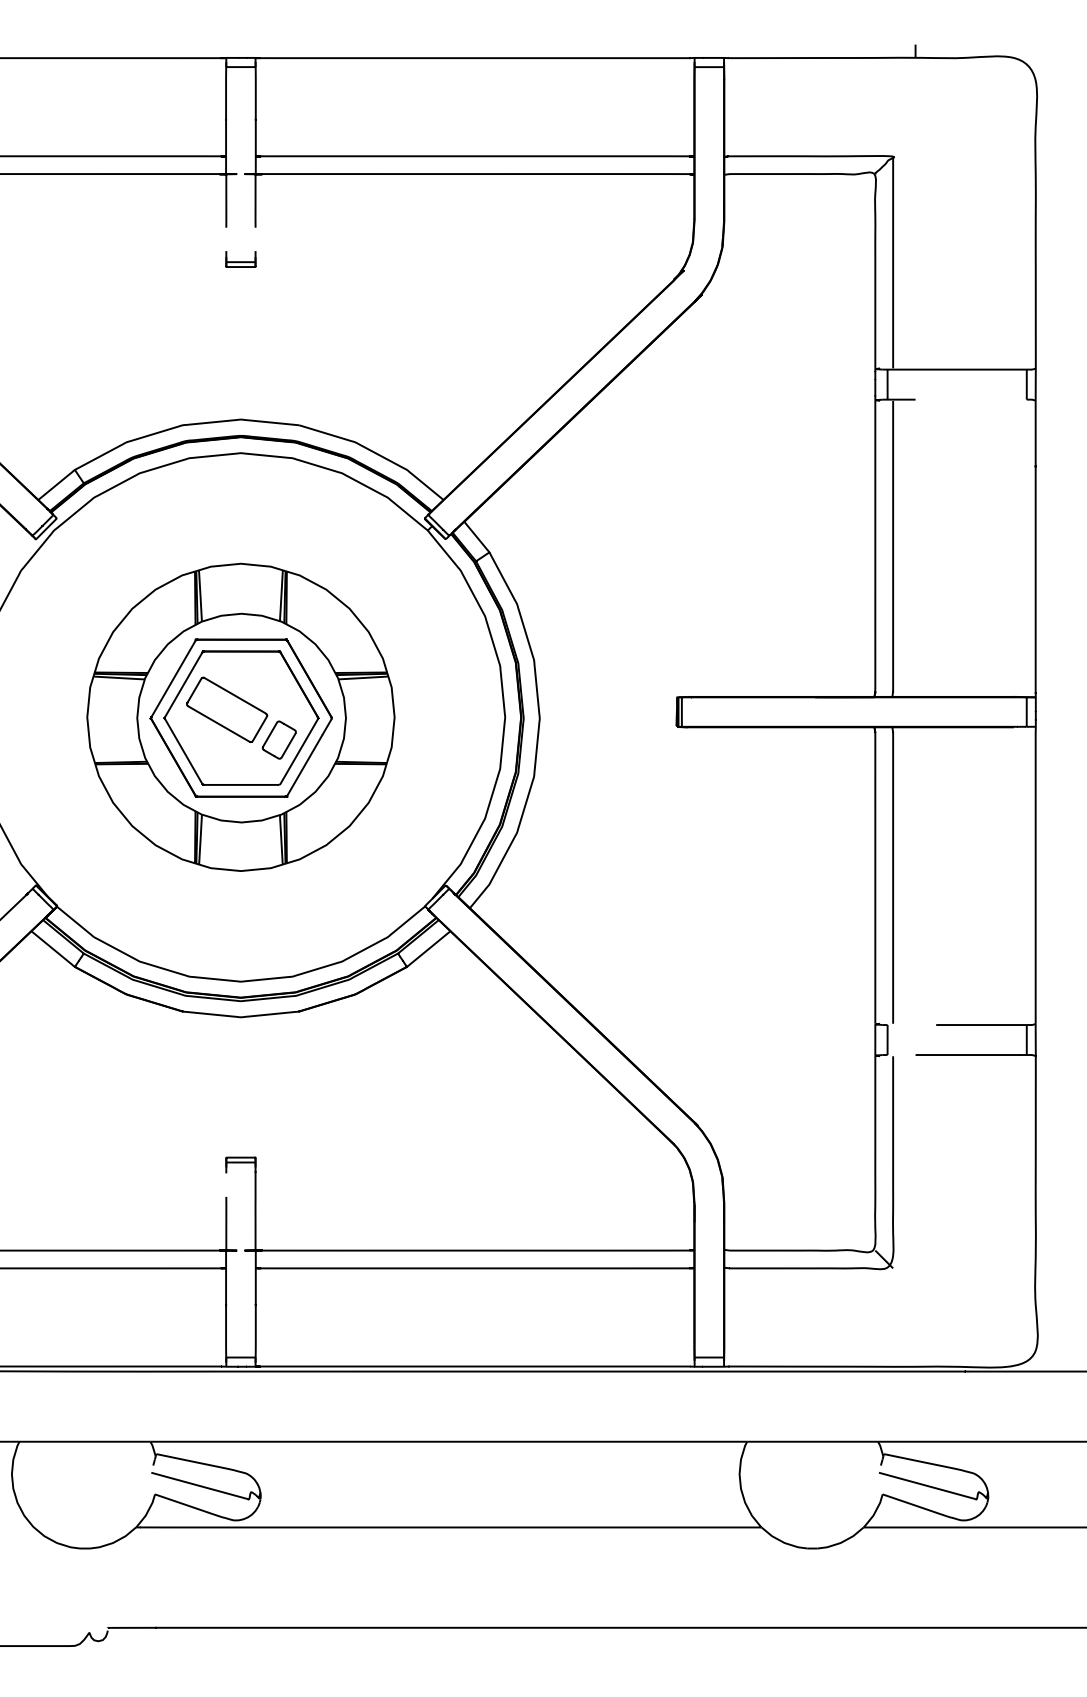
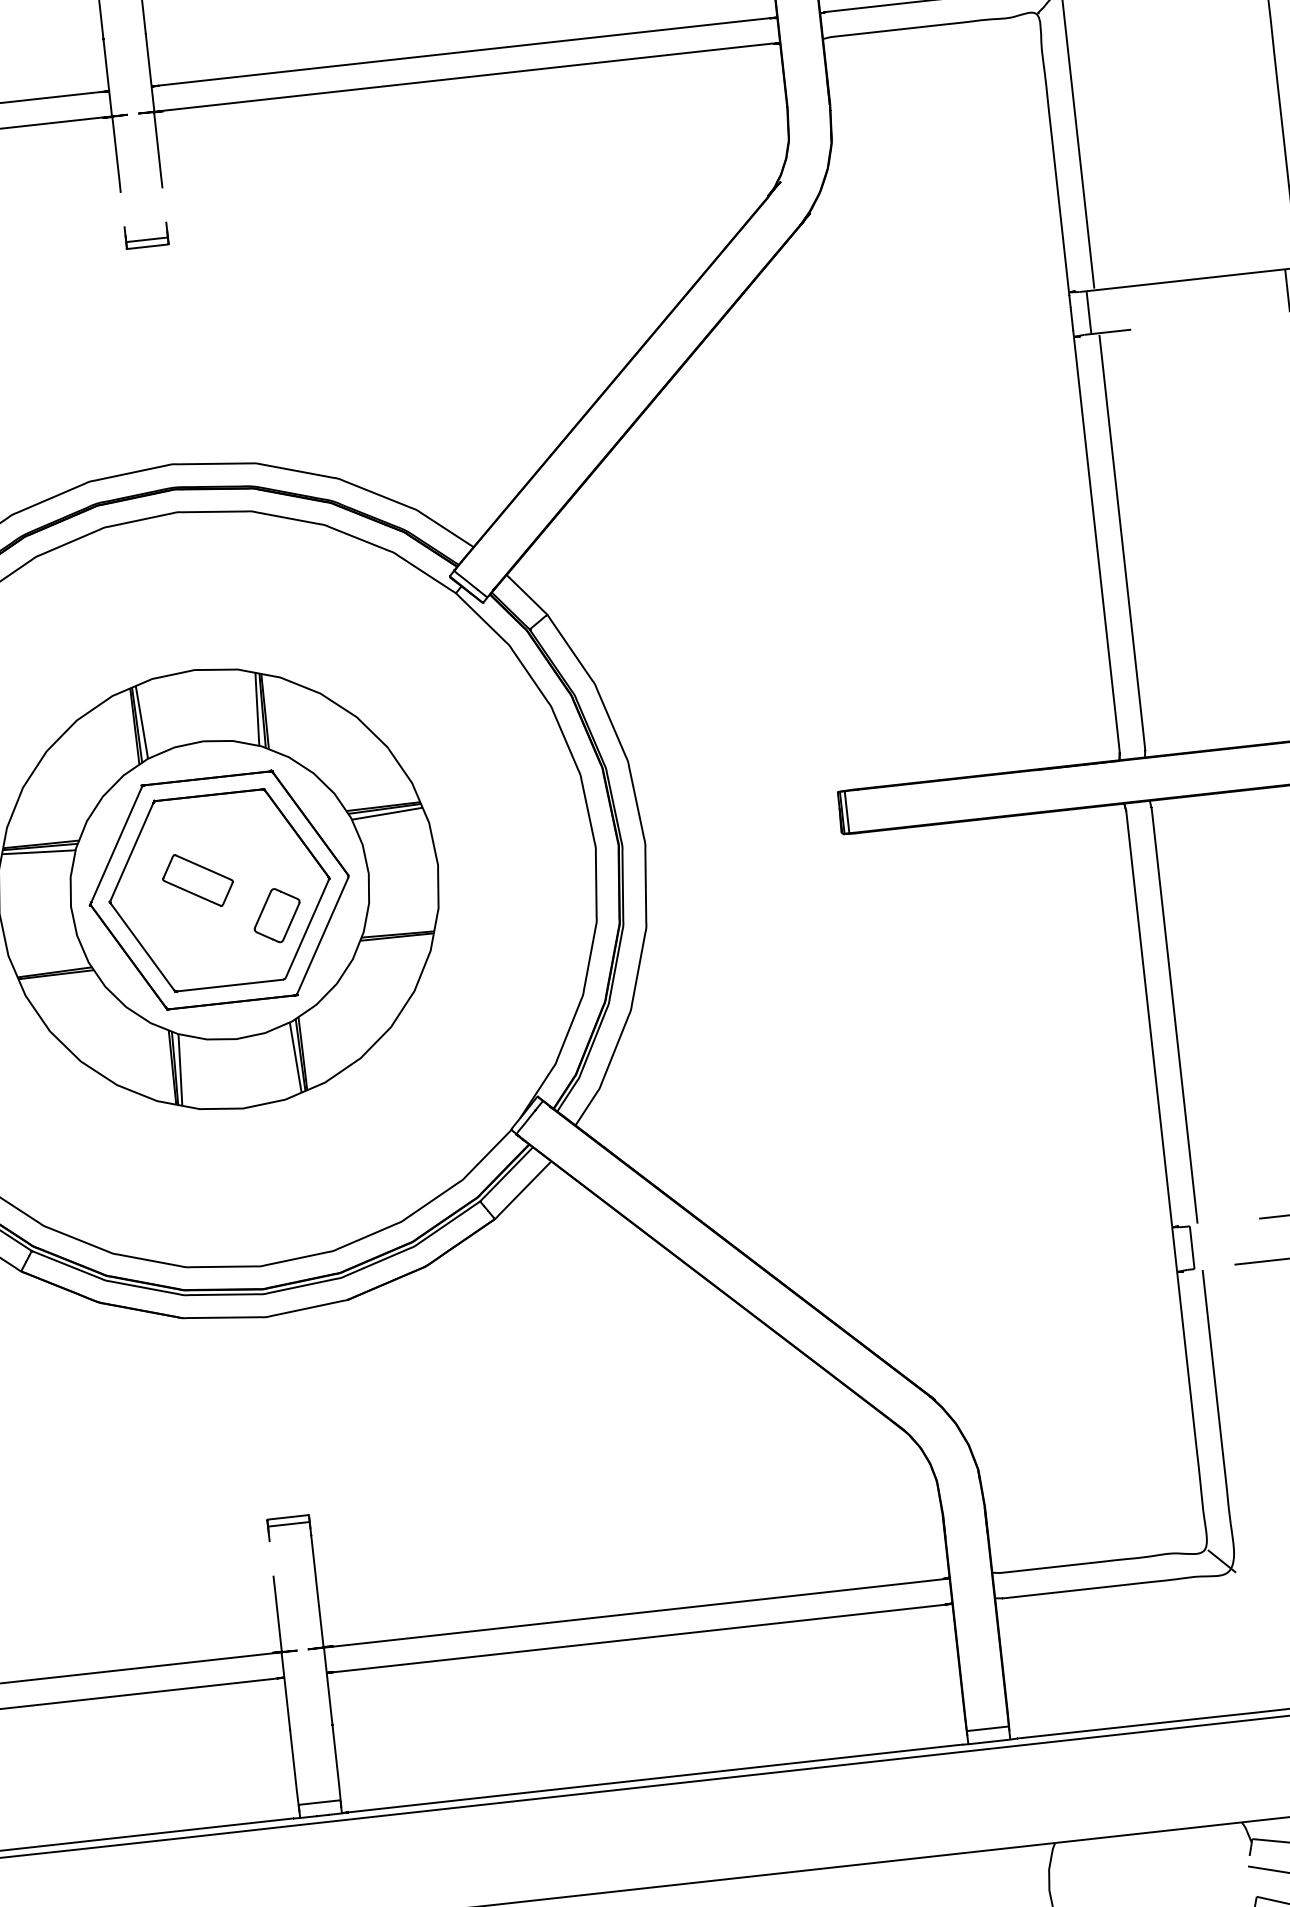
part: (227, 709) -> (198, 880), size x0.6

